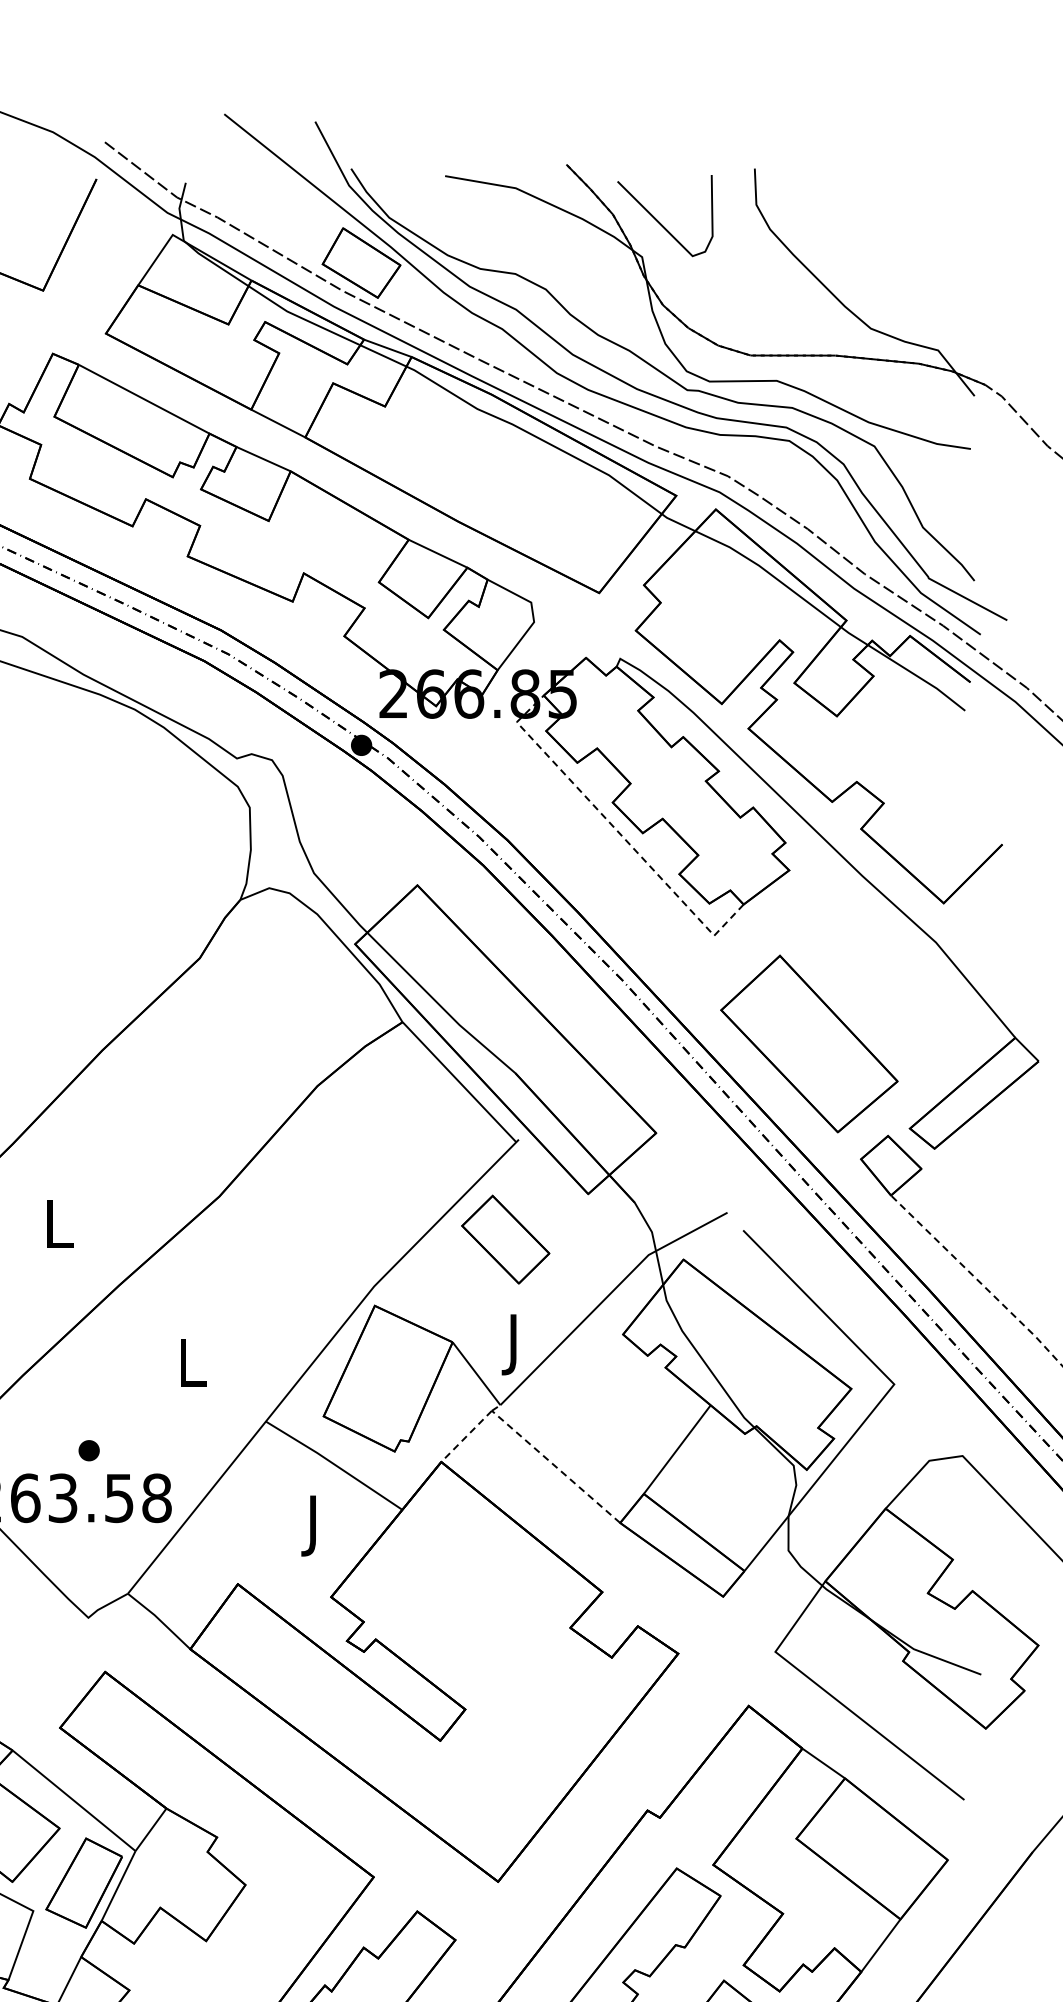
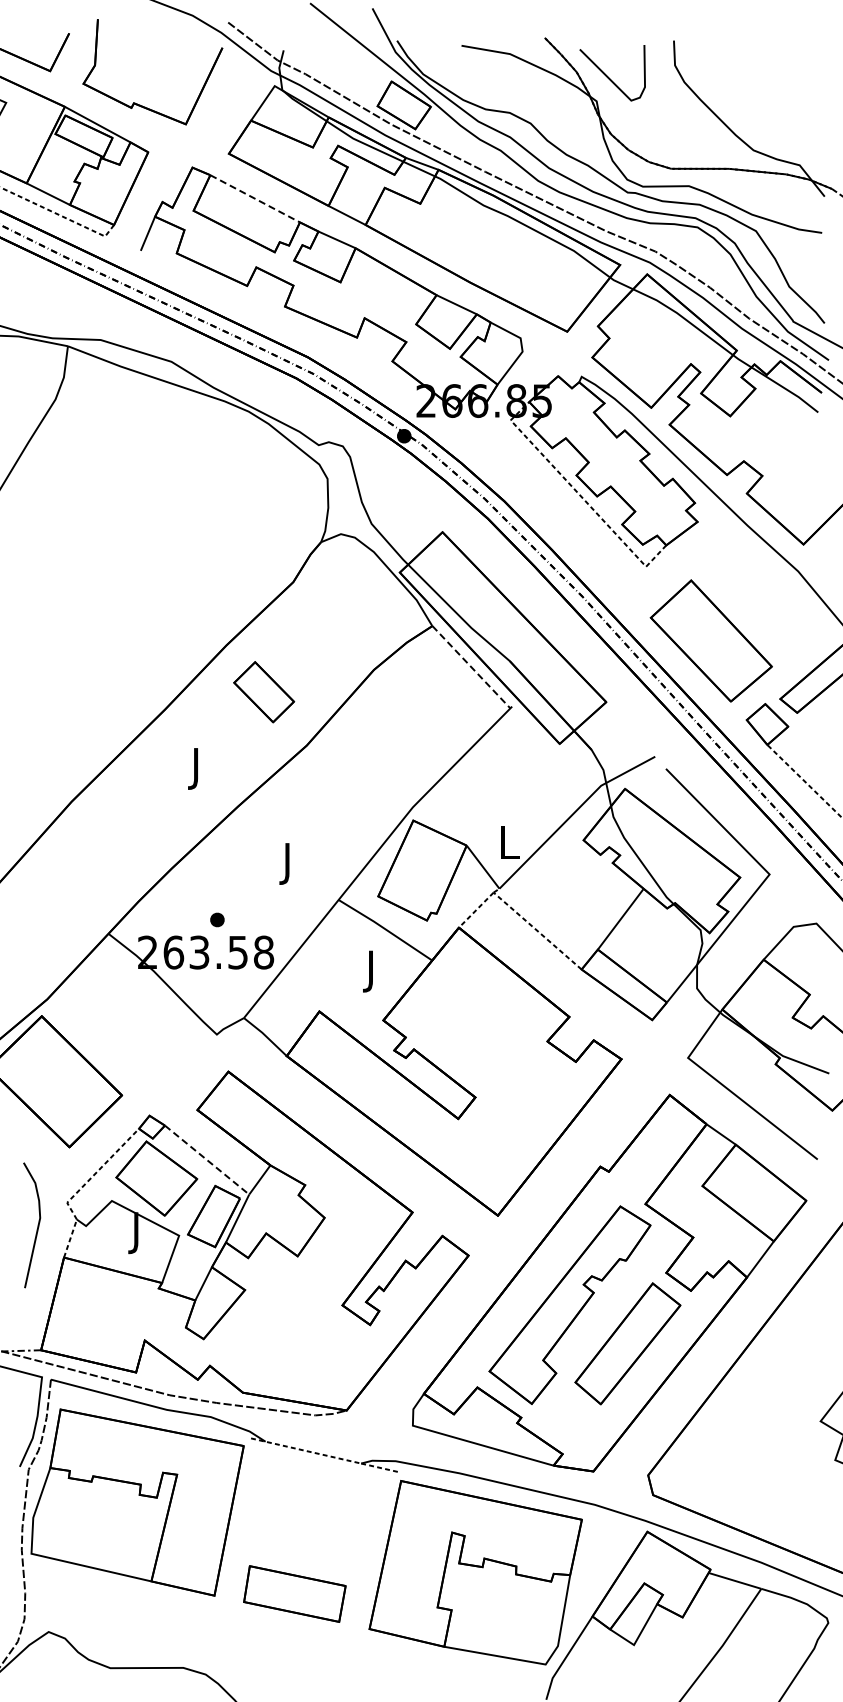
line: (144, 398) -> (255, 198), solid -> dashed
line: (459, 1082) -> (471, 667), solid -> dashed
text: (60, 1229) -> (197, 768), L -> J
part: (506, 1240) -> (264, 692), moved
text: (515, 1345) -> (509, 847), J -> L
text: (192, 1368) -> (288, 863), L -> J
line: (74, 1801) -> (207, 1160), solid -> dashed

